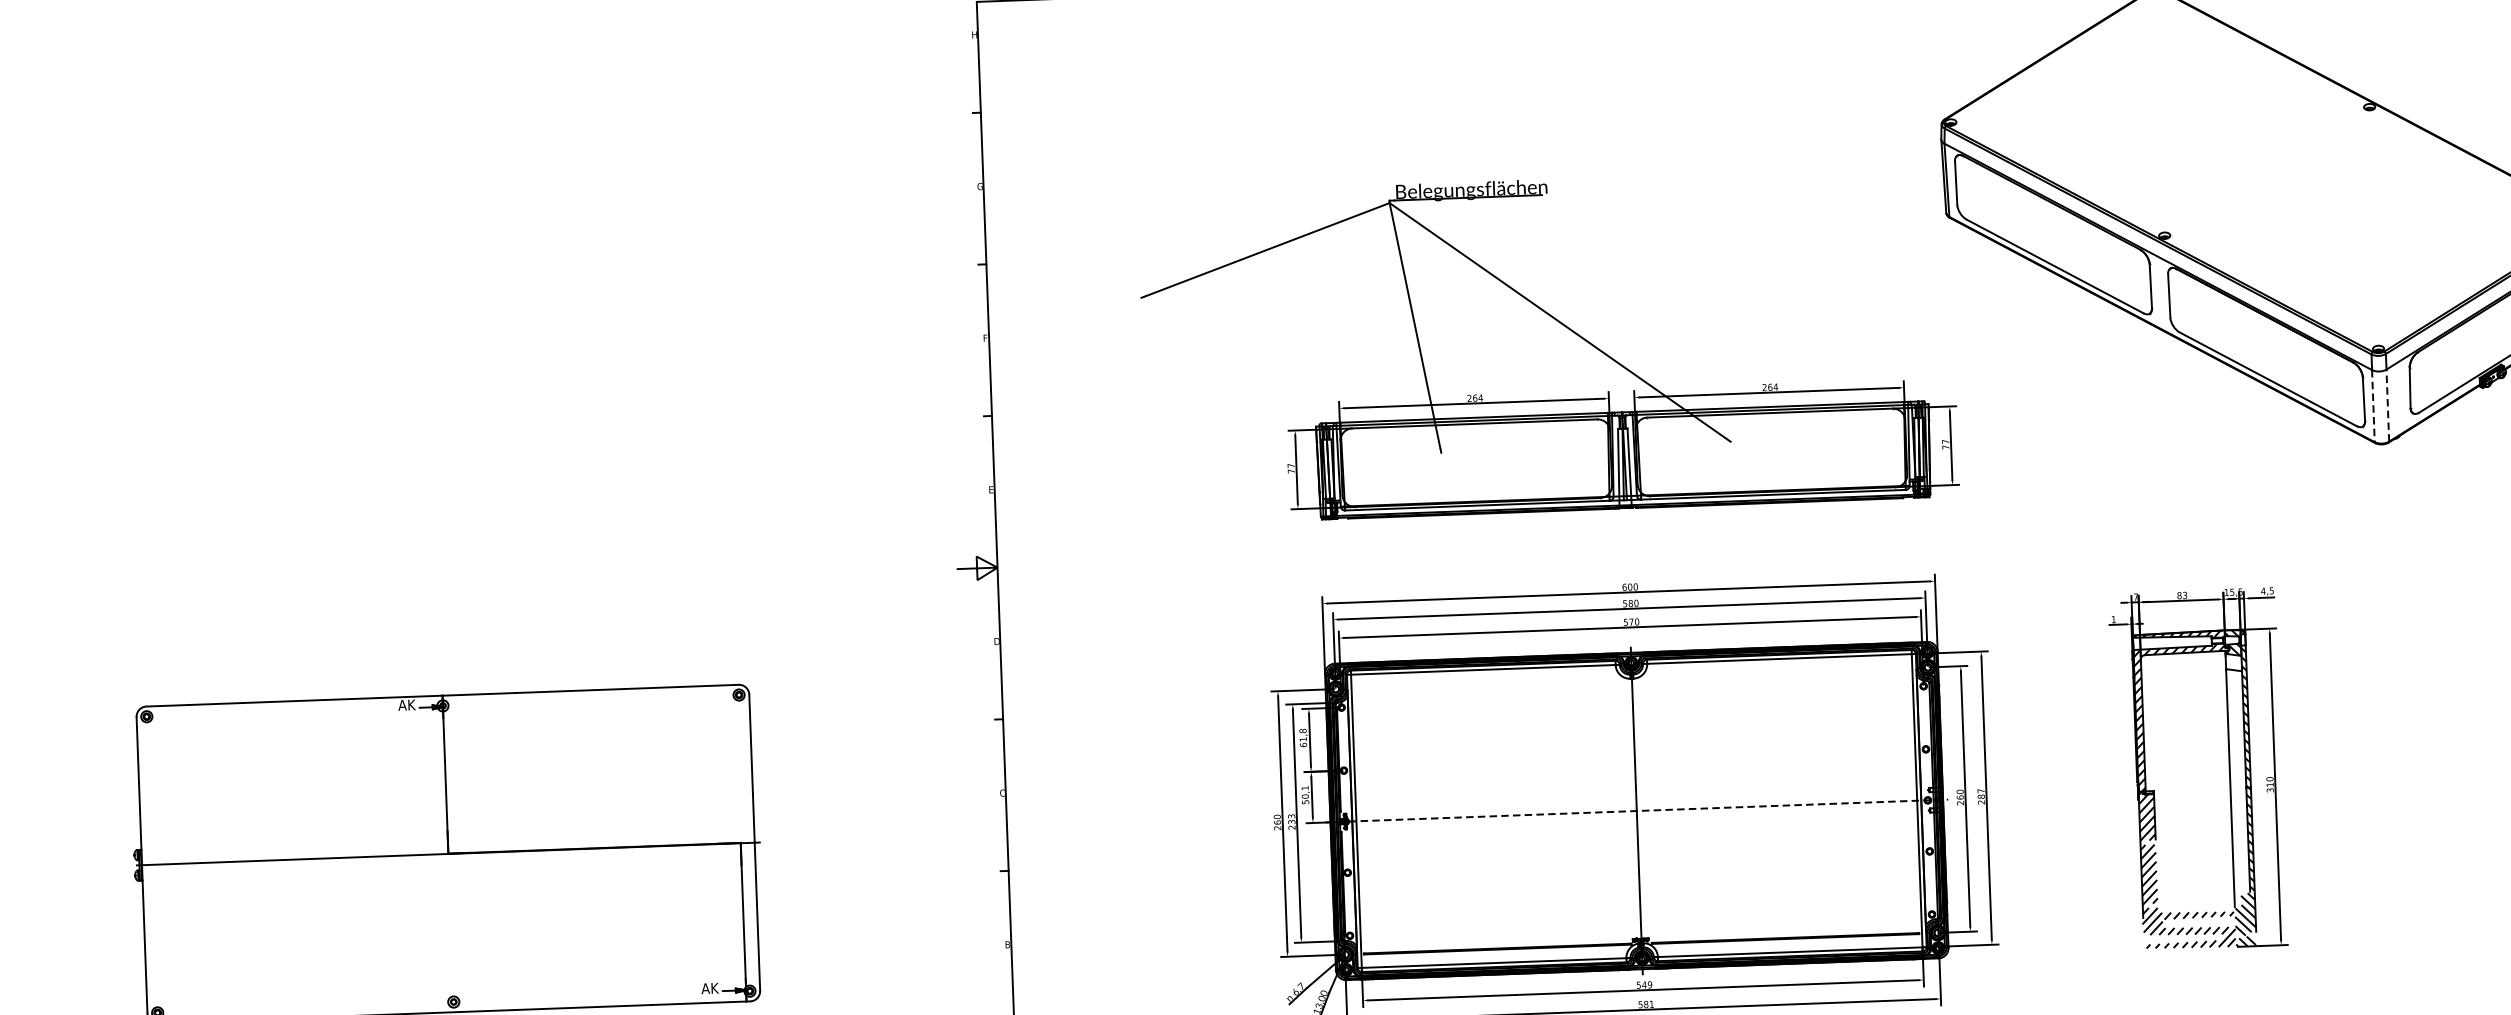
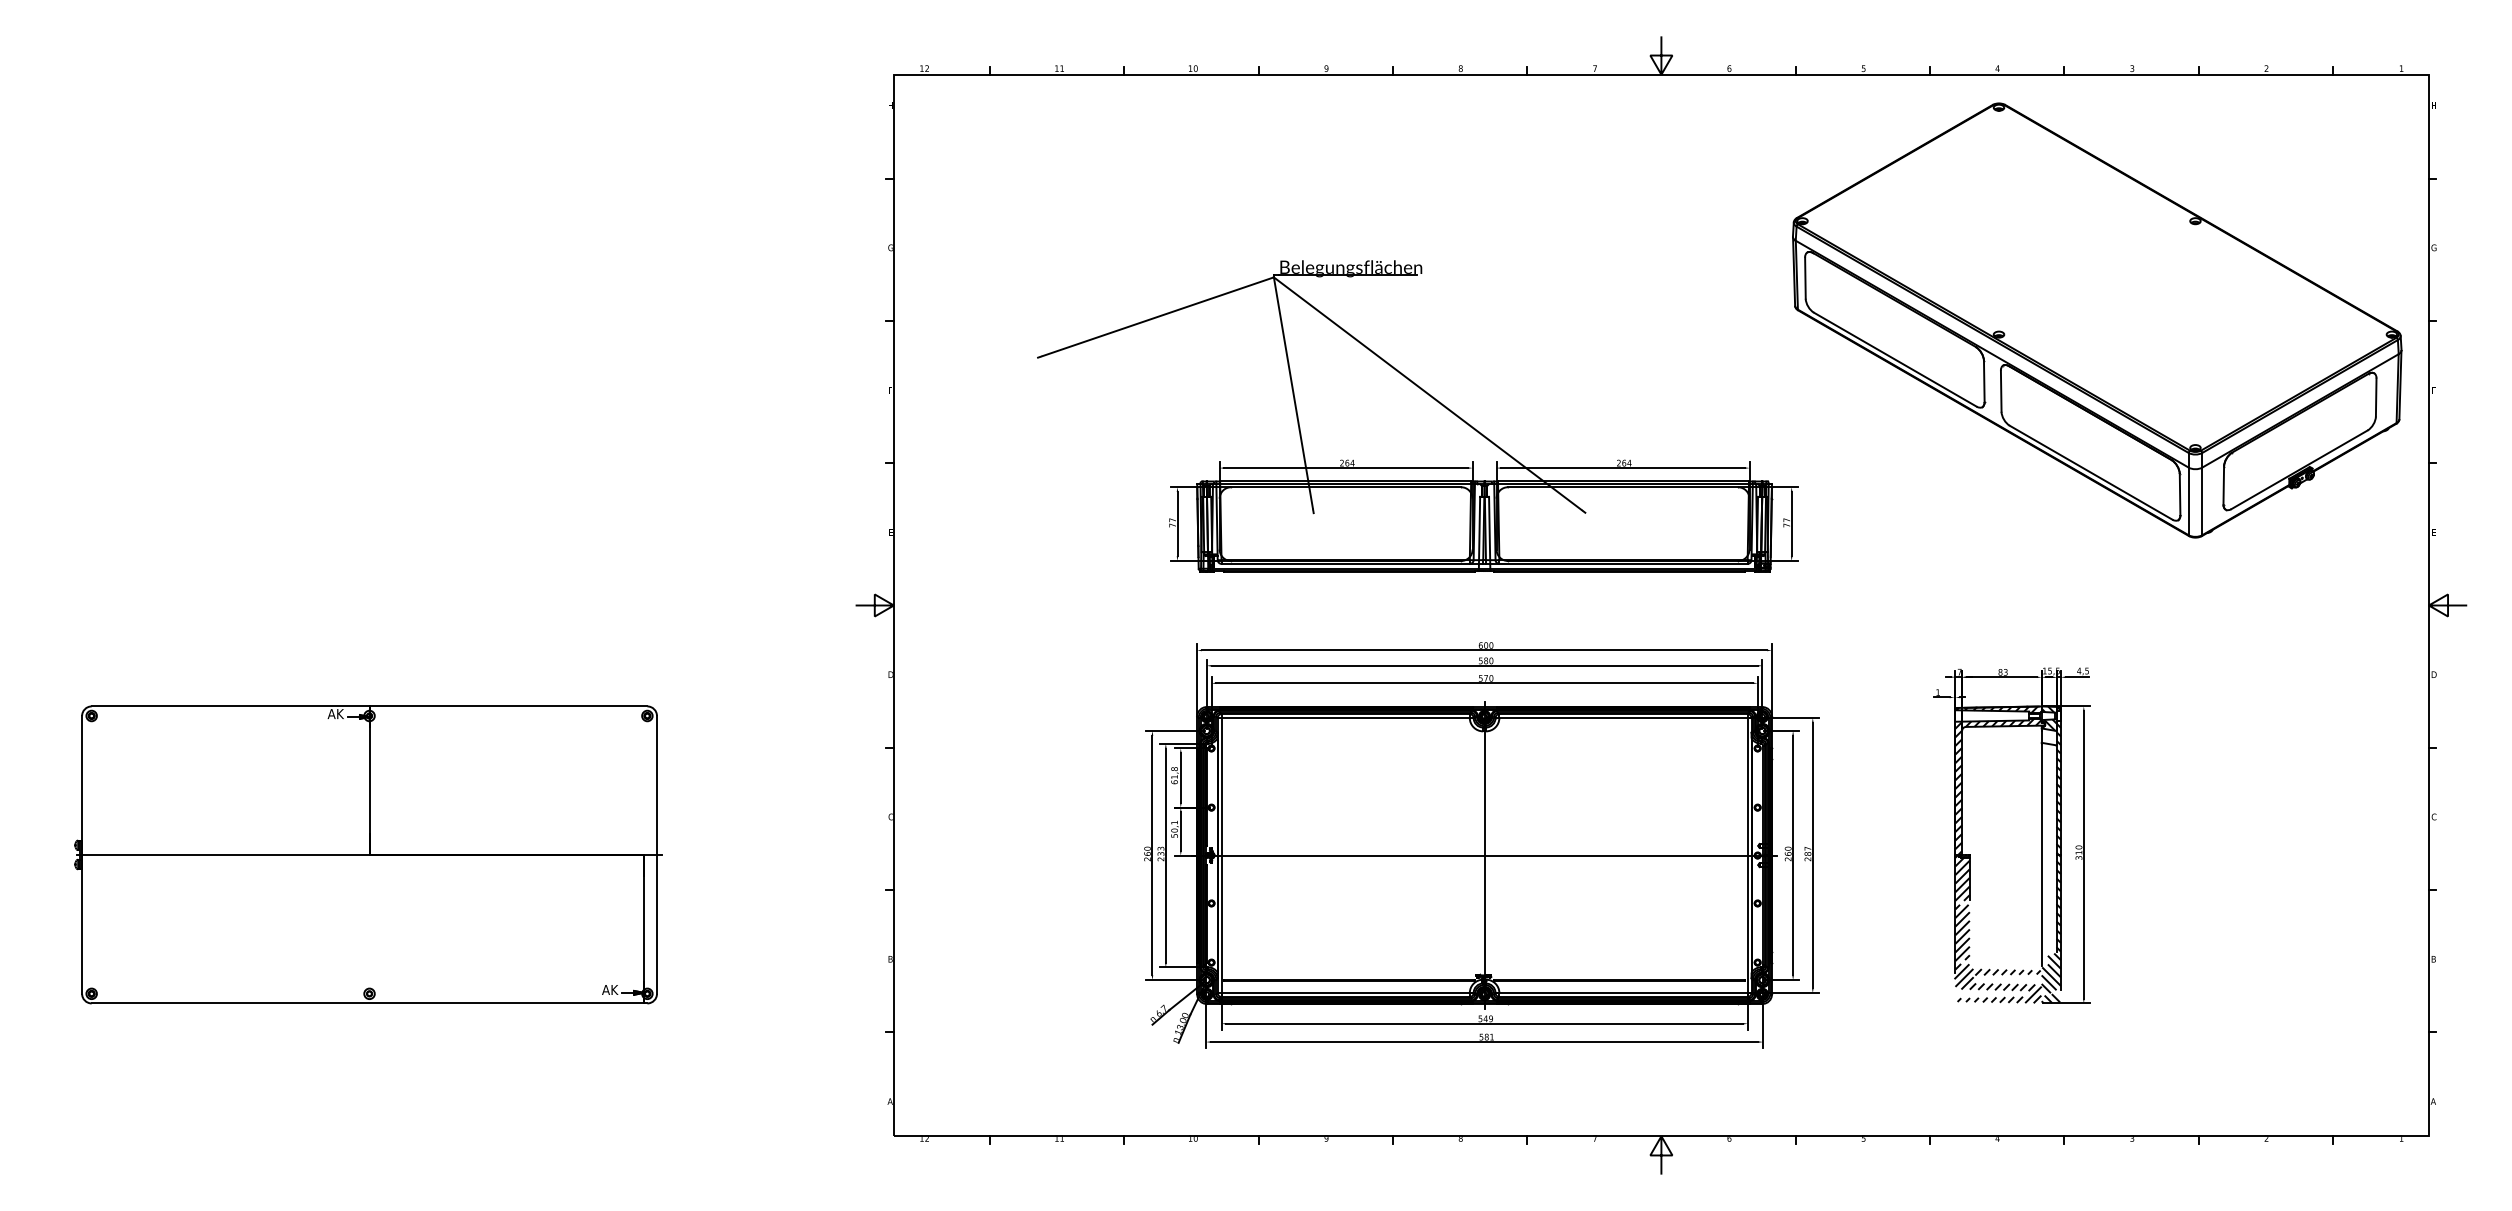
line: (2388, 405) -> (2202, 501), dashed -> solid
line: (2373, 406) -> (2188, 501), dashed -> solid
line: (1637, 810) -> (1485, 855), dashed -> solid

